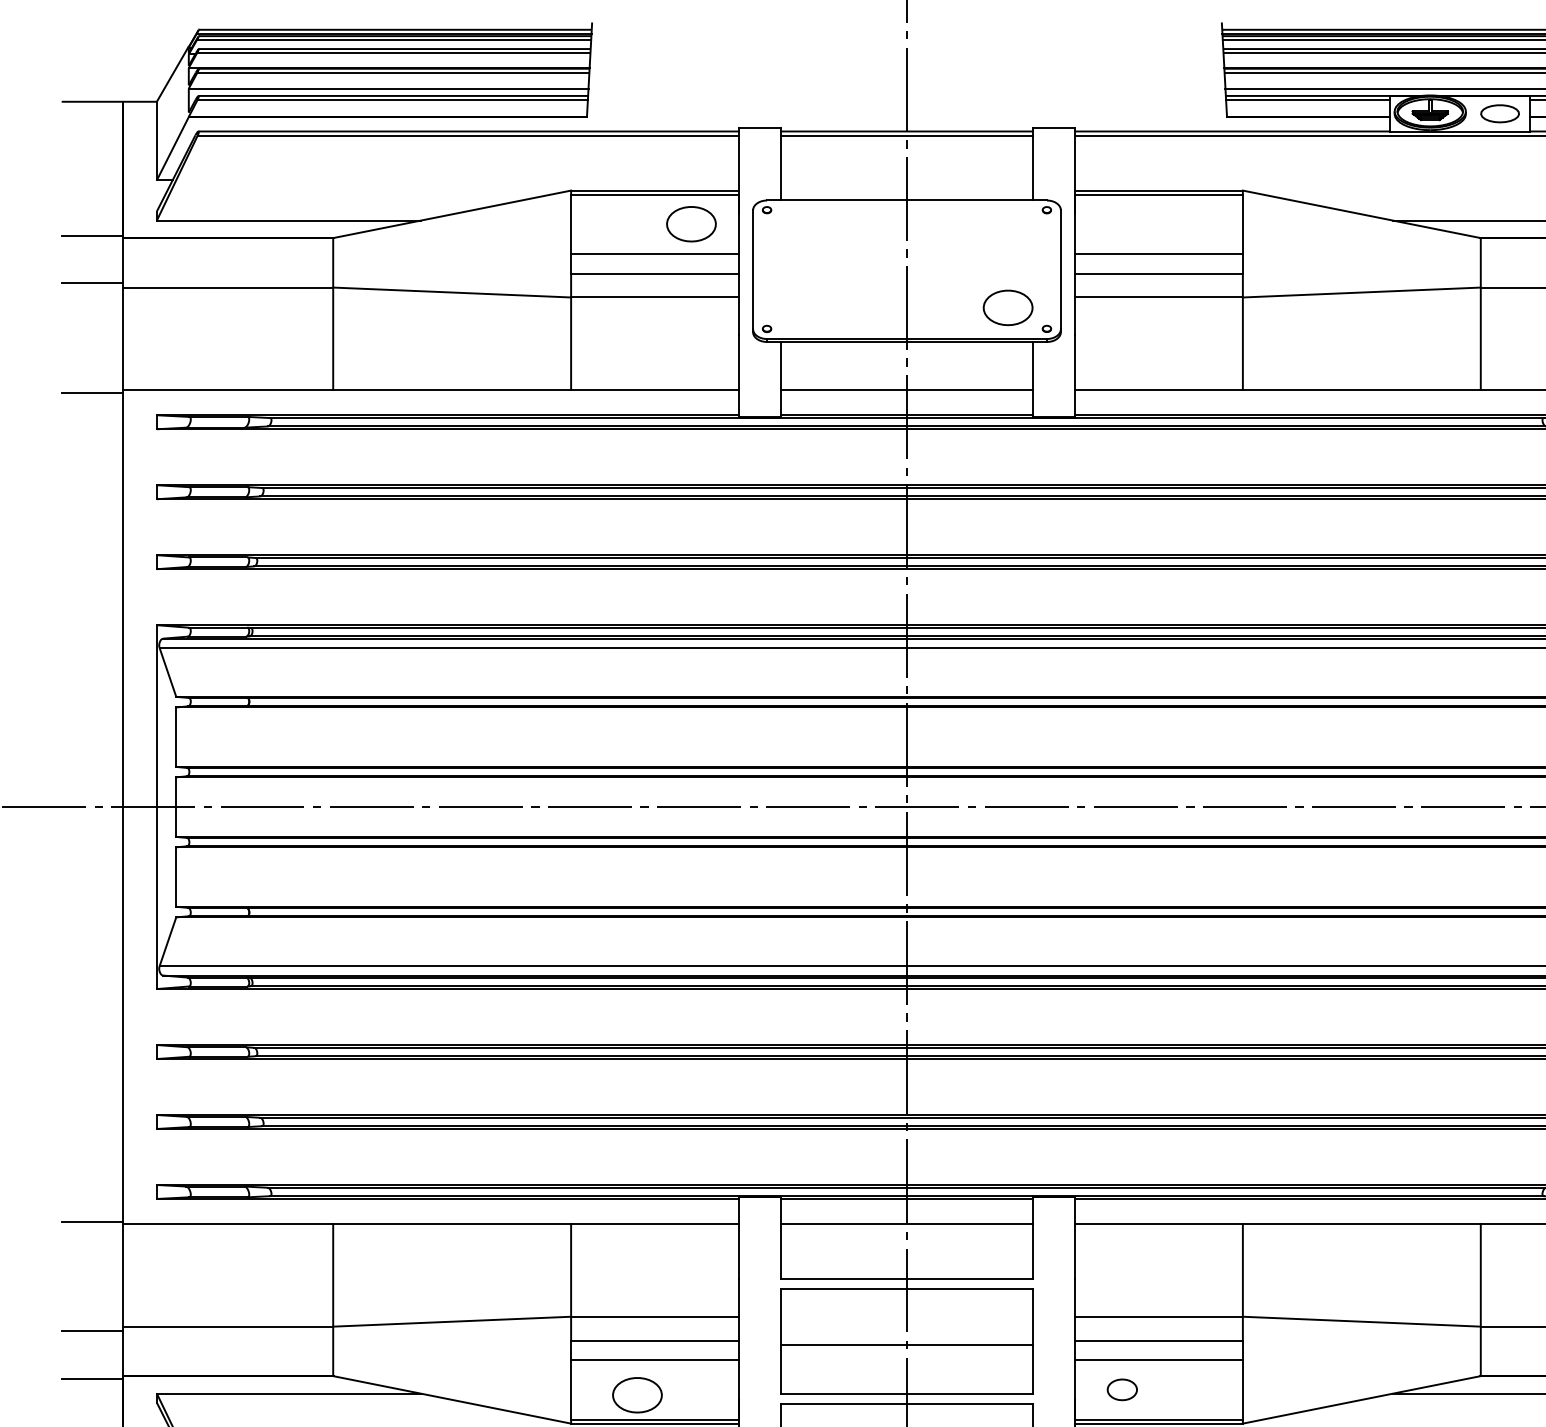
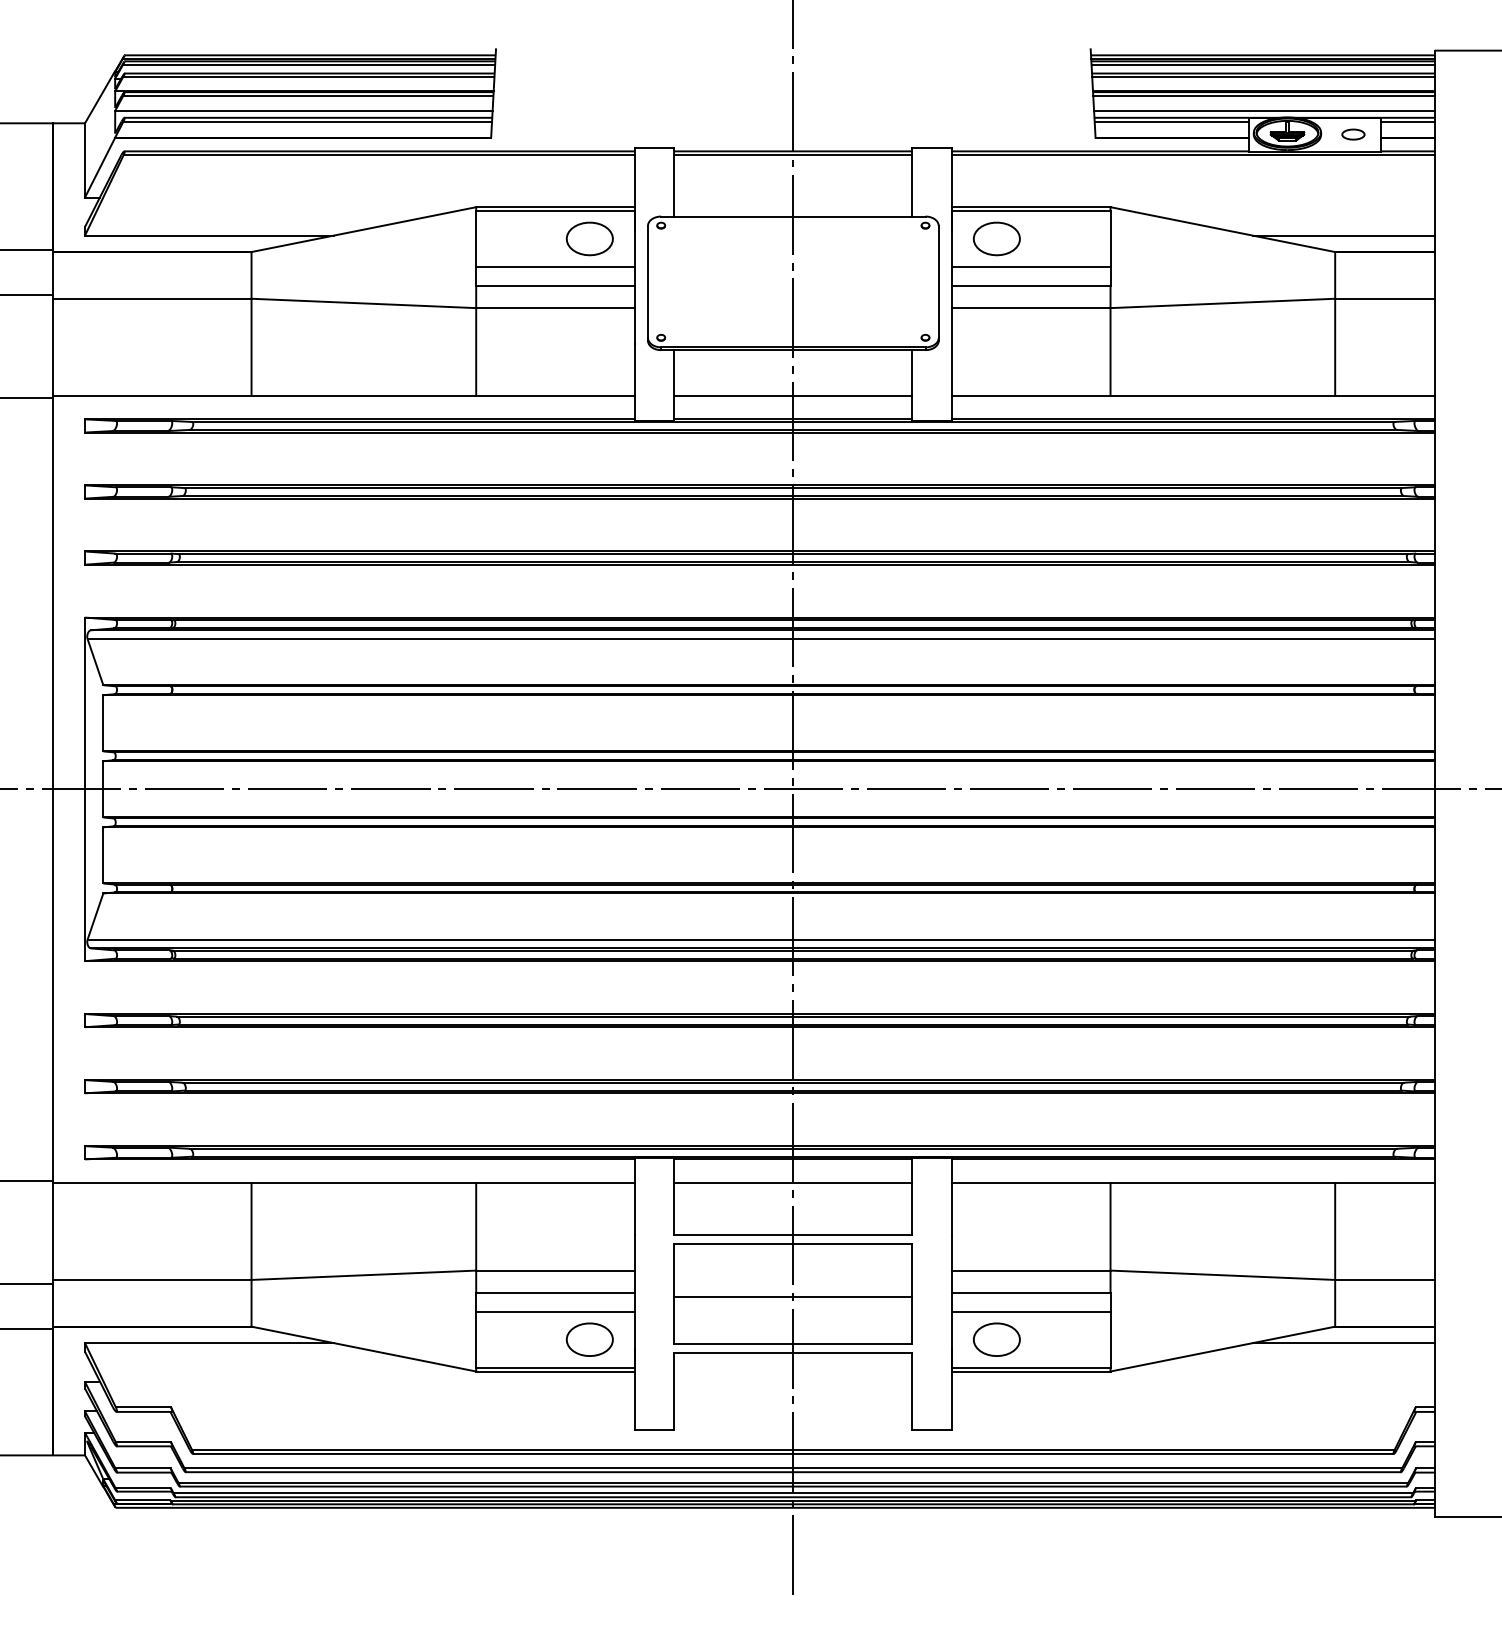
part: (1500, 113) -> (1353, 134), size x0.62
part: (1007, 307) -> (996, 238), moved
part: (1122, 1389) -> (996, 1339), size x1.67
part: (637, 1395) -> (589, 1339), moved

